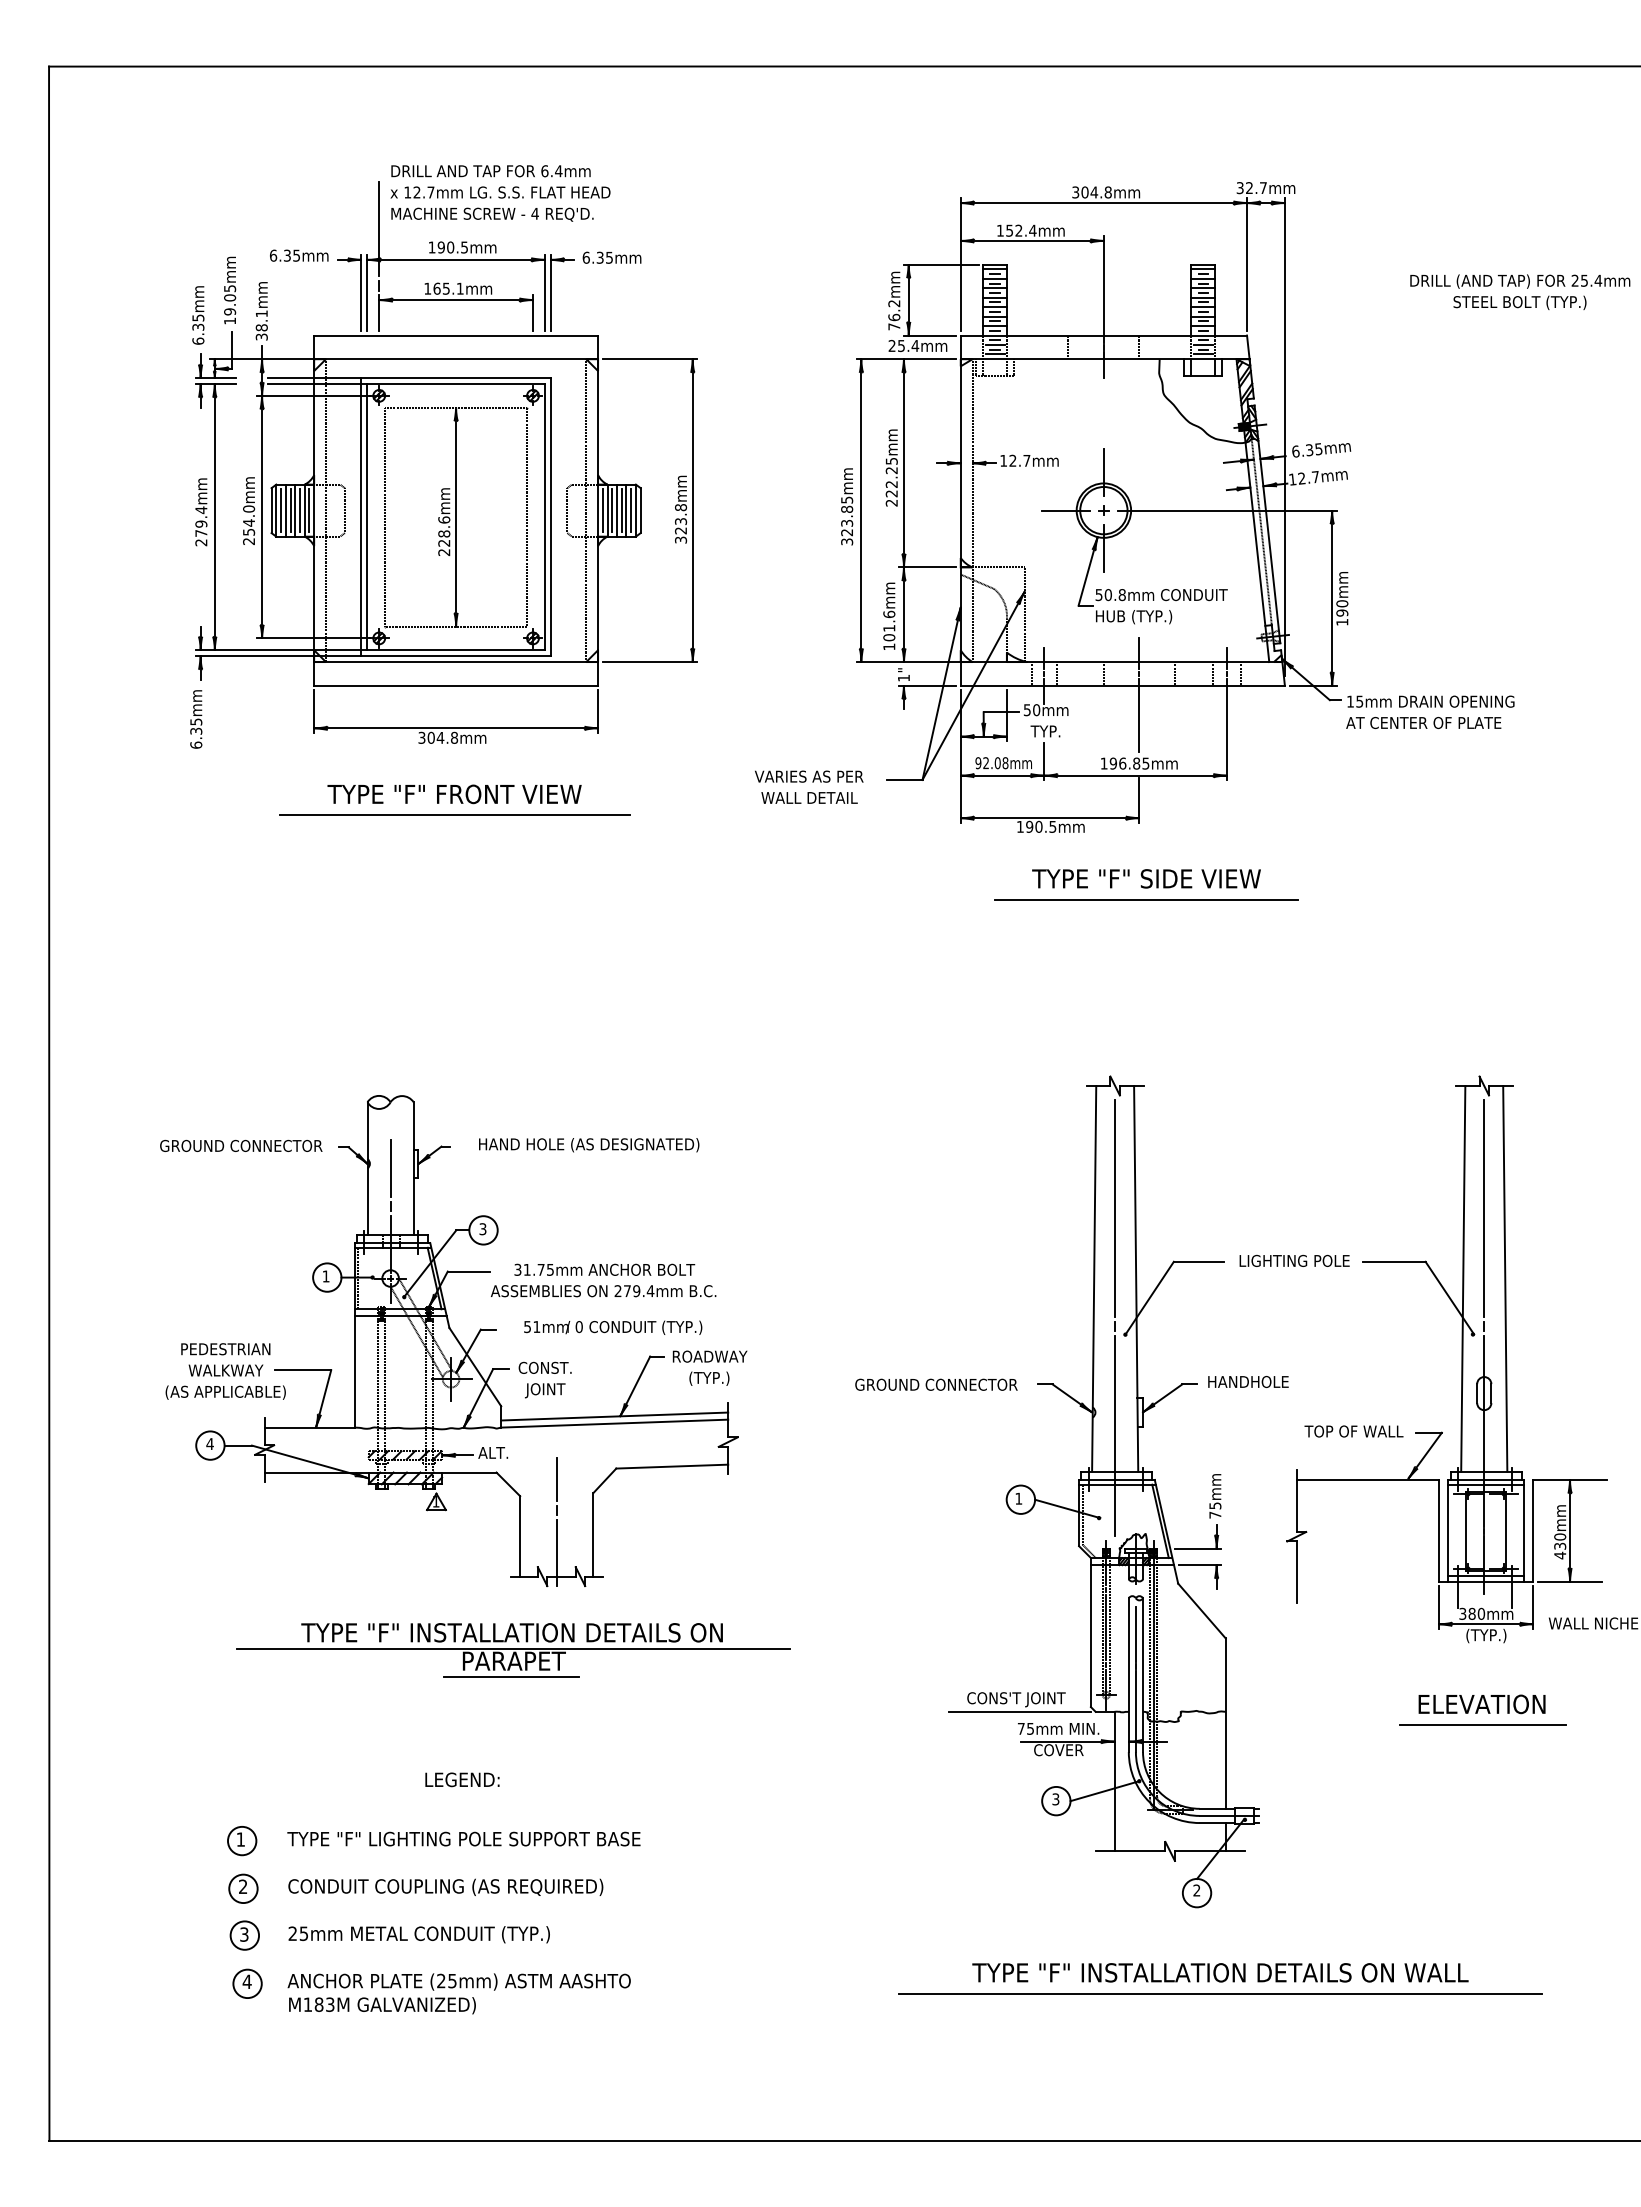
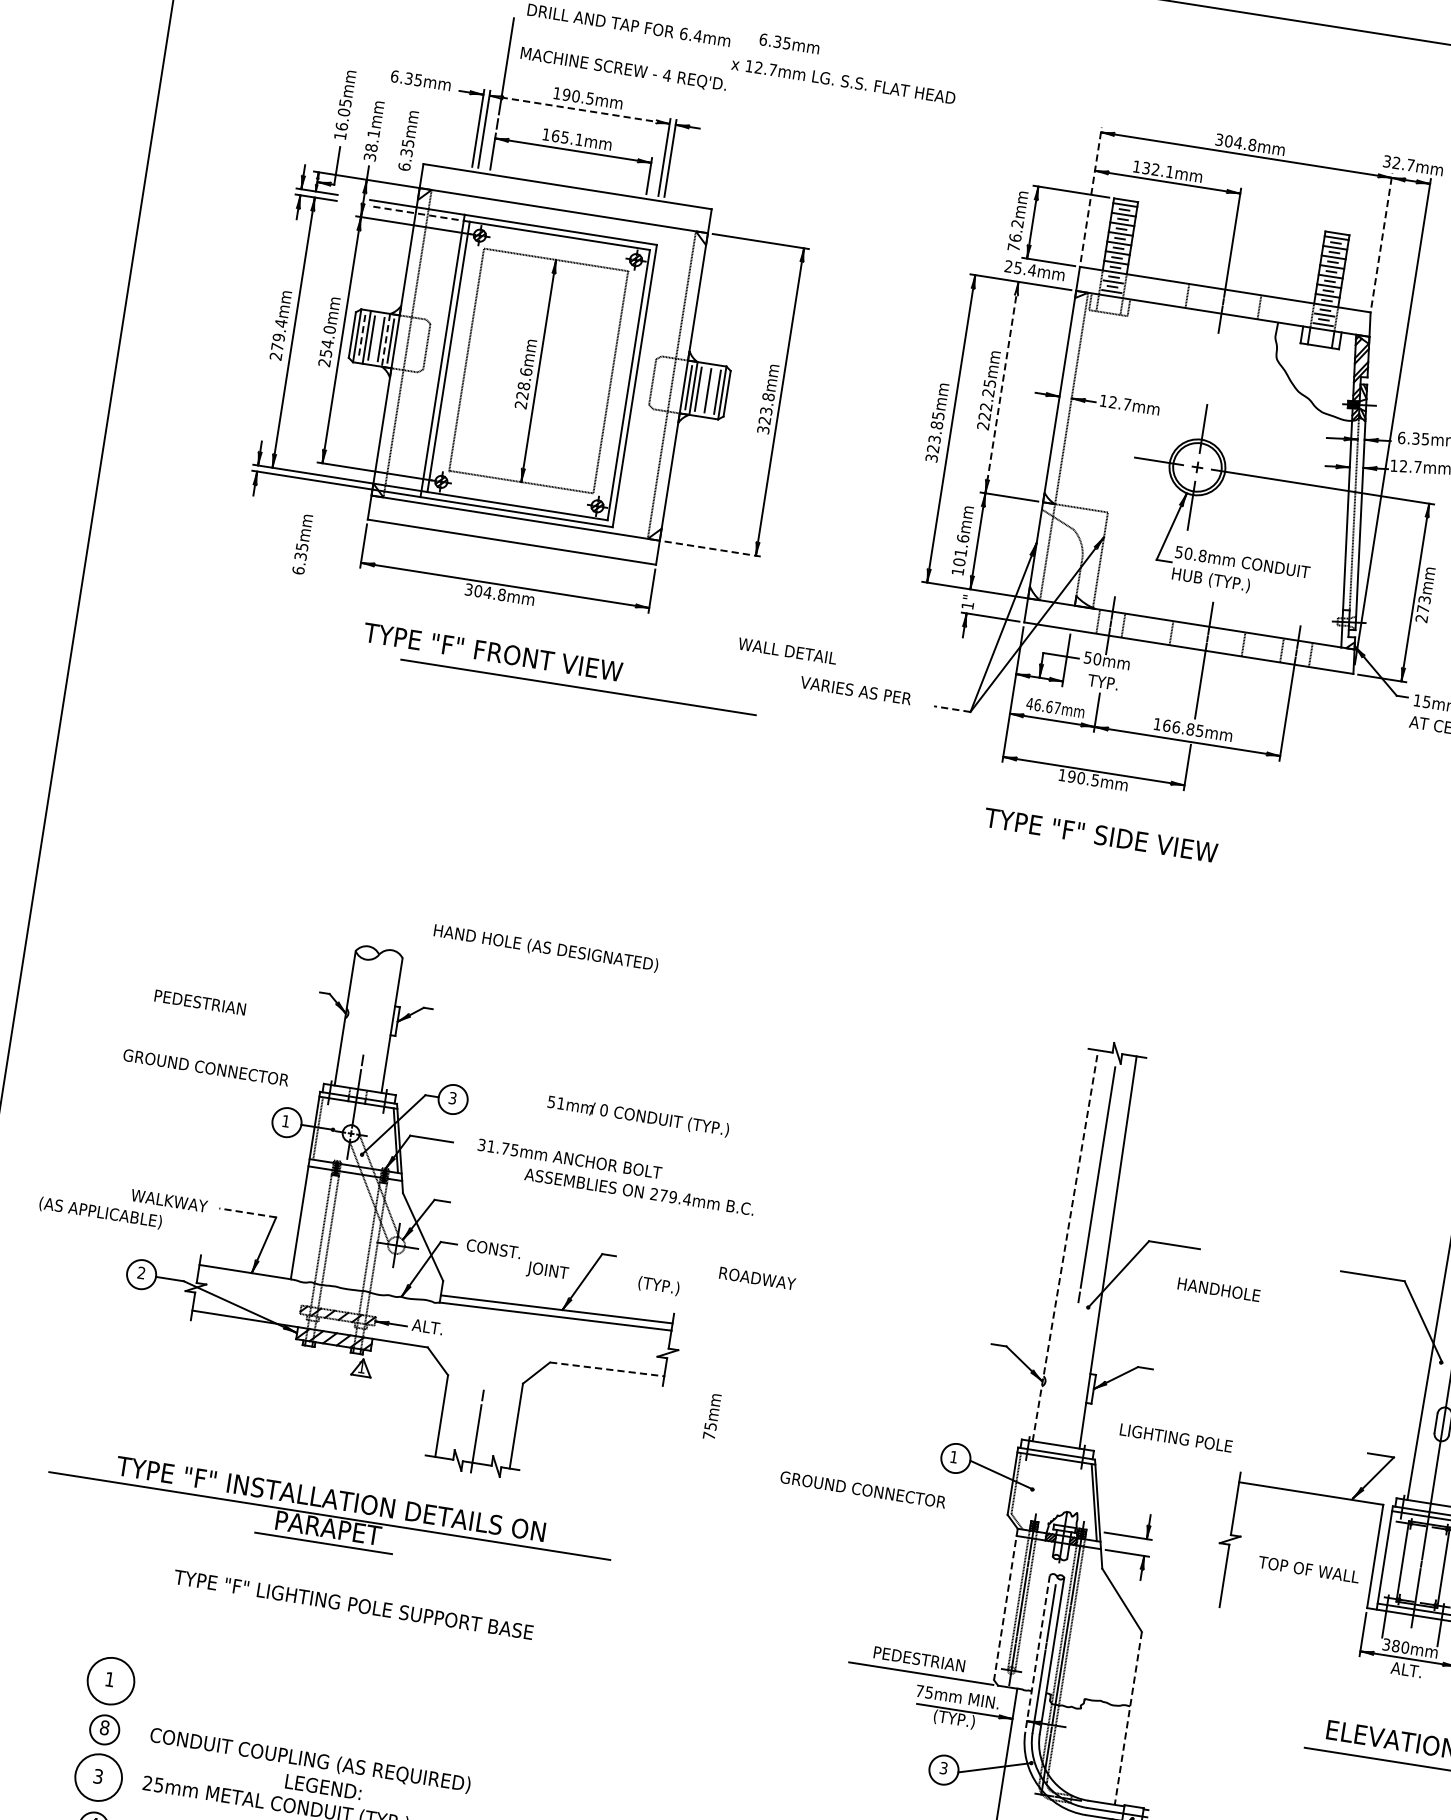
text: (500, 192) -> (843, 81), moved
text: (1021, 230) -> (1158, 169), 152.4mm -> 132.1mm
text: (611, 257) -> (789, 43), moved
line: (456, 259) -> (580, 109), solid -> dashed
line: (960, 264) -> (1090, 194), solid -> dashed
line: (1247, 264) -> (1382, 240), solid -> dashed
text: (230, 311) -> (342, 126), 19.05mm -> 16.05mm
text: (198, 315) -> (408, 140), moved
line: (317, 384) -> (419, 214), solid -> dashed
line: (903, 462) -> (1001, 386), solid -> dashed
line: (295, 510) -> (376, 338), removed
line: (617, 510) -> (703, 389), removed
line: (626, 510) -> (712, 391), removed
line: (281, 511) -> (362, 337), solid -> dashed
line: (304, 511) -> (385, 341), solid -> dashed
text: (1342, 612) -> (1423, 608), 190mm -> 273mm
line: (650, 662) -> (712, 549), solid -> dashed
text: (196, 719) -> (302, 544), moved
text: (991, 763) -> (1043, 706), 92.08mm -> 46.67mm
text: (1113, 763) -> (1167, 725), 196.85mm -> 166.85mm
line: (904, 779) -> (952, 708), solid -> dashed
text: (809, 797) -> (787, 650), moved
line: (454, 814) -> (578, 686), moved
text: (1146, 878) -> (1100, 834), moved
line: (1145, 899) -> (1177, 868), removed
text: (241, 1145) -> (206, 1067), moved
text: (589, 1145) -> (546, 948), moved
line: (390, 1168) -> (368, 1021), removed
text: (1294, 1260) -> (1176, 1437), moved
line: (1094, 1278) -> (1065, 1245), solid -> dashed
text: (603, 1291) -> (639, 1192), moved
text: (613, 1327) -> (638, 1116), moved
text: (225, 1349) -> (199, 1002), moved
text: (709, 1356) -> (756, 1278), moved
line: (302, 1370) -> (247, 1213), solid -> dashed
text: (1248, 1381) -> (1219, 1289), moved
text: (936, 1384) -> (863, 1489), moved
text: (545, 1390) -> (547, 1271), moved
text: (225, 1392) -> (100, 1212), moved
text: (1353, 1431) -> (1308, 1569), moved
line: (1115, 1435) -> (1062, 1408), removed
text: (209, 1443) -> (141, 1272), 4 -> 2
line: (672, 1466) -> (607, 1369), solid -> dashed
line: (556, 1479) -> (487, 1364), removed
text: (1215, 1496) -> (712, 1416), moved
line: (1090, 1632) -> (1005, 1604), solid -> dashed
text: (1486, 1635) -> (1407, 1670), (TYP.) -> ALT.
part: (513, 1650) -> (329, 1517), moved
line: (1128, 1675) -> (1037, 1654), solid -> dashed
text: (1016, 1699) -> (919, 1660), CONS'T JOINT -> PEDESTRIAN
line: (1225, 1724) -> (1127, 1719), solid -> dashed
text: (1058, 1750) -> (954, 1719), COVER -> (TYP.)
text: (462, 1779) -> (323, 1786), moved
text: (463, 1838) -> (353, 1604), moved
circle: (242, 1840) -> (111, 1680), size x1.6
text: (243, 1886) -> (105, 1727), 2 -> 8
circle: (244, 1935) -> (98, 1777), size x1.6

